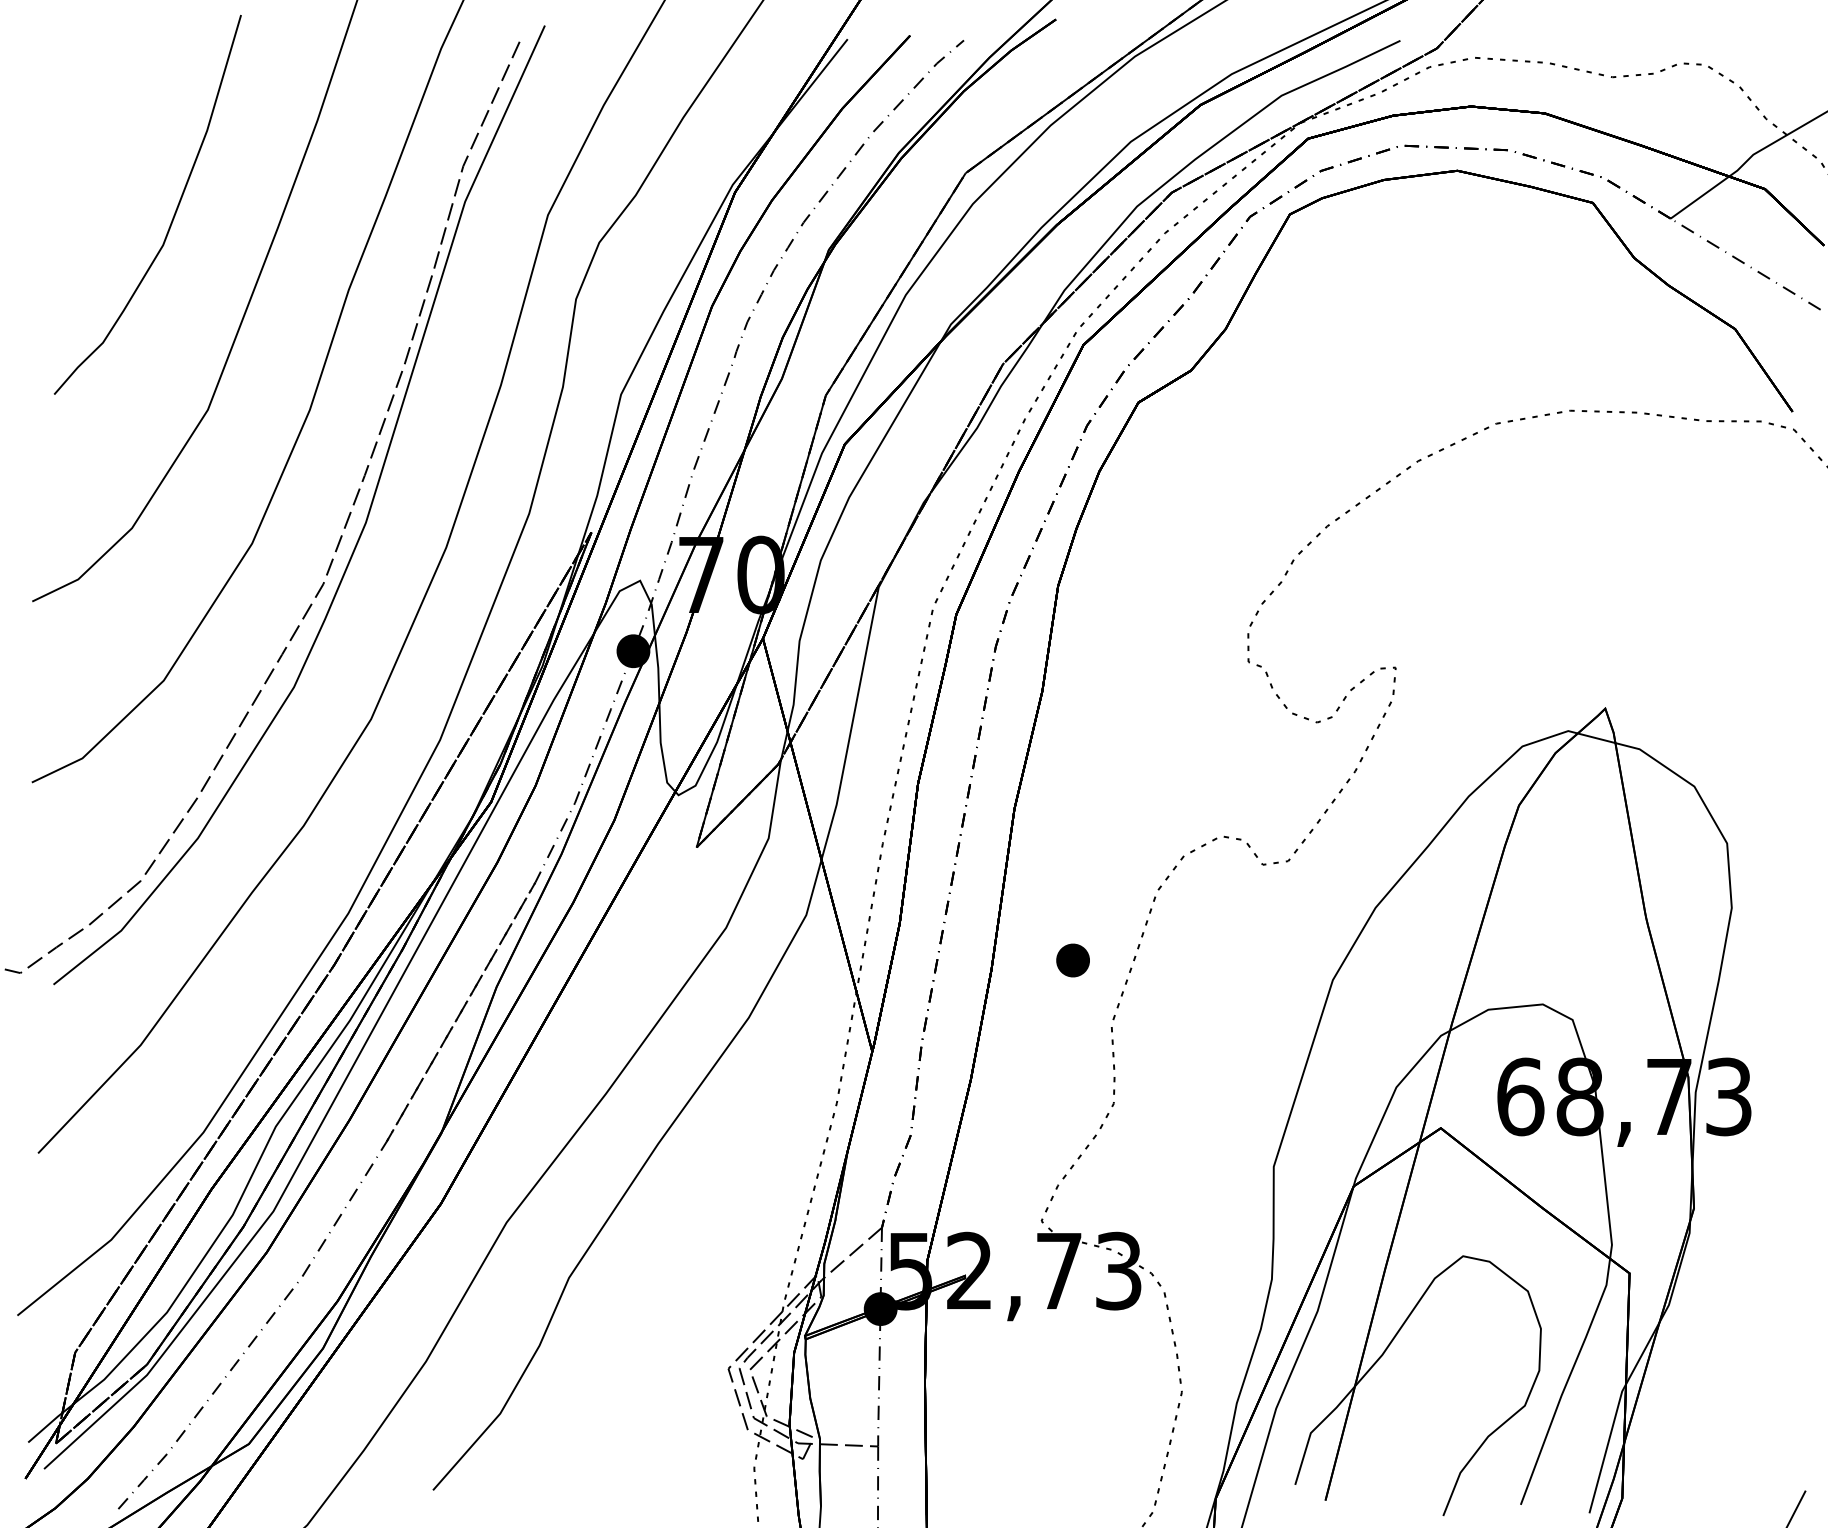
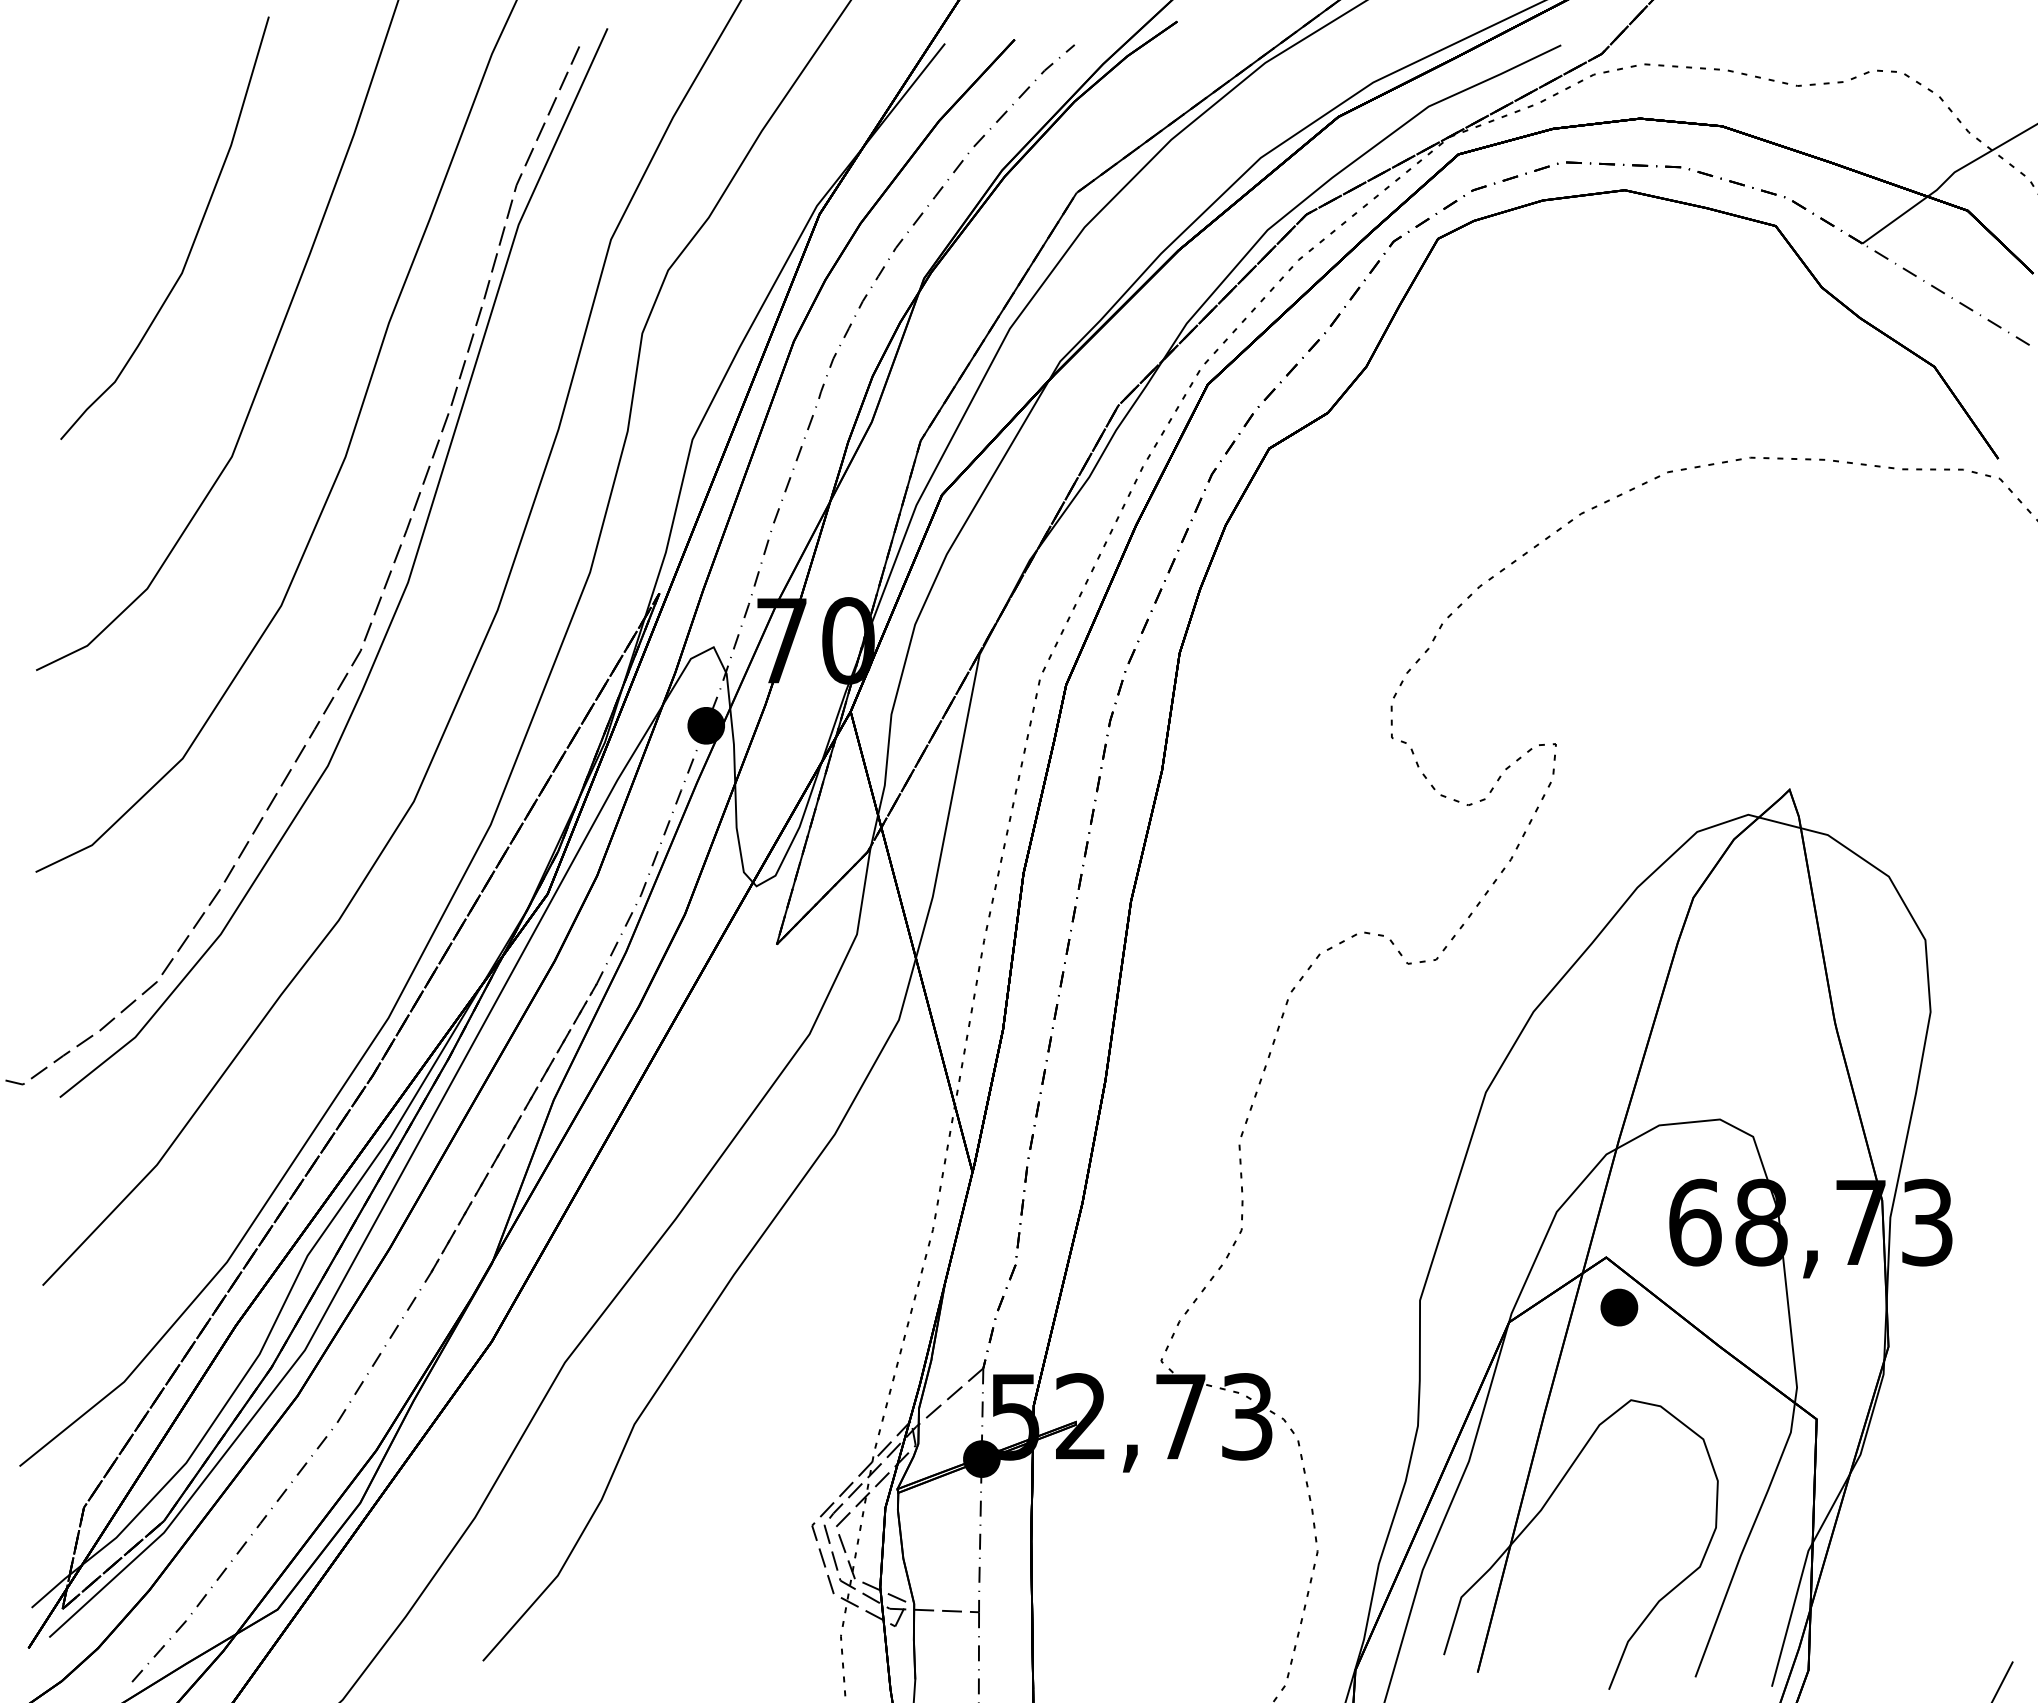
part: (1073, 960) -> (1619, 1307), moved

